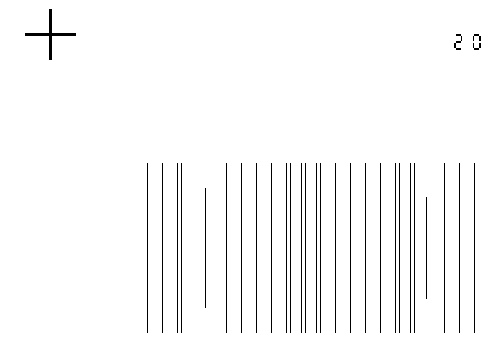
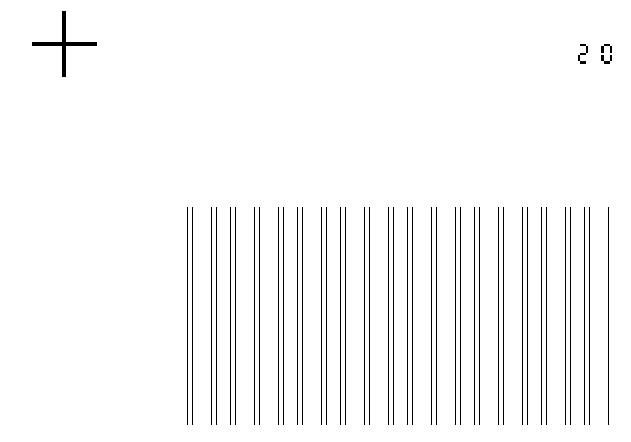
part: (194, 247) -> (247, 315), size x1.67
part: (209, 247) -> (266, 315), size x1.43
part: (427, 247) -> (543, 315), size x1.67

